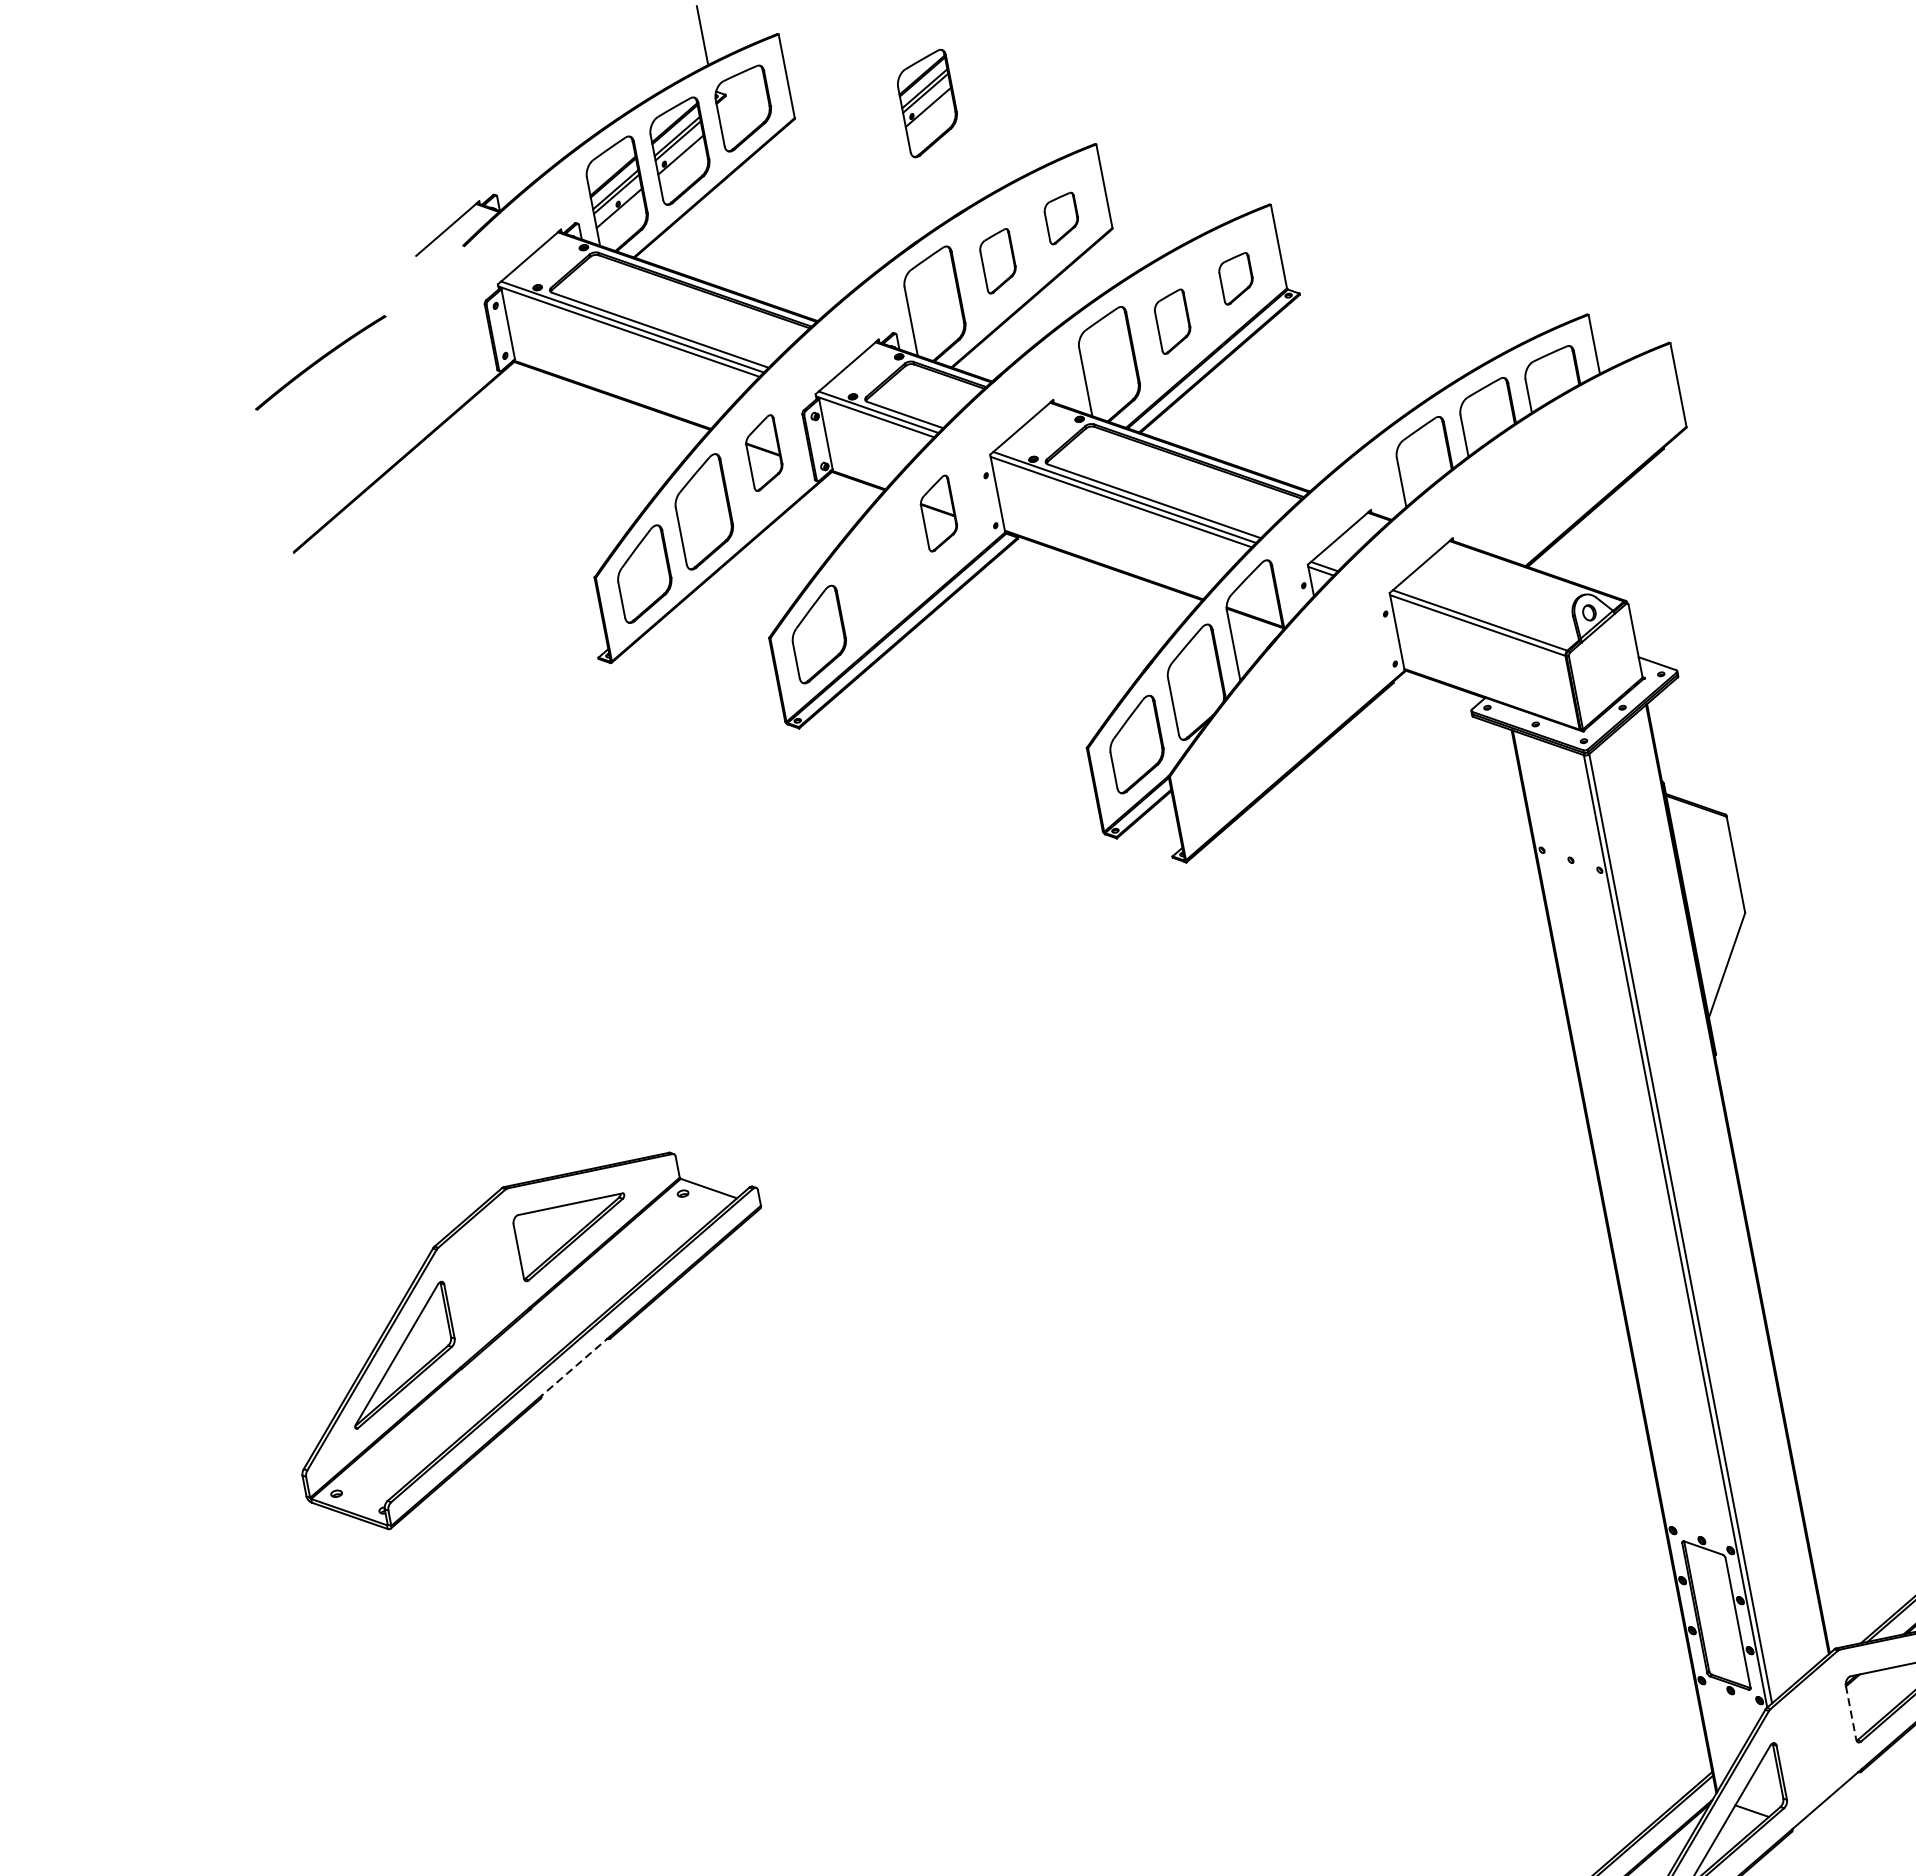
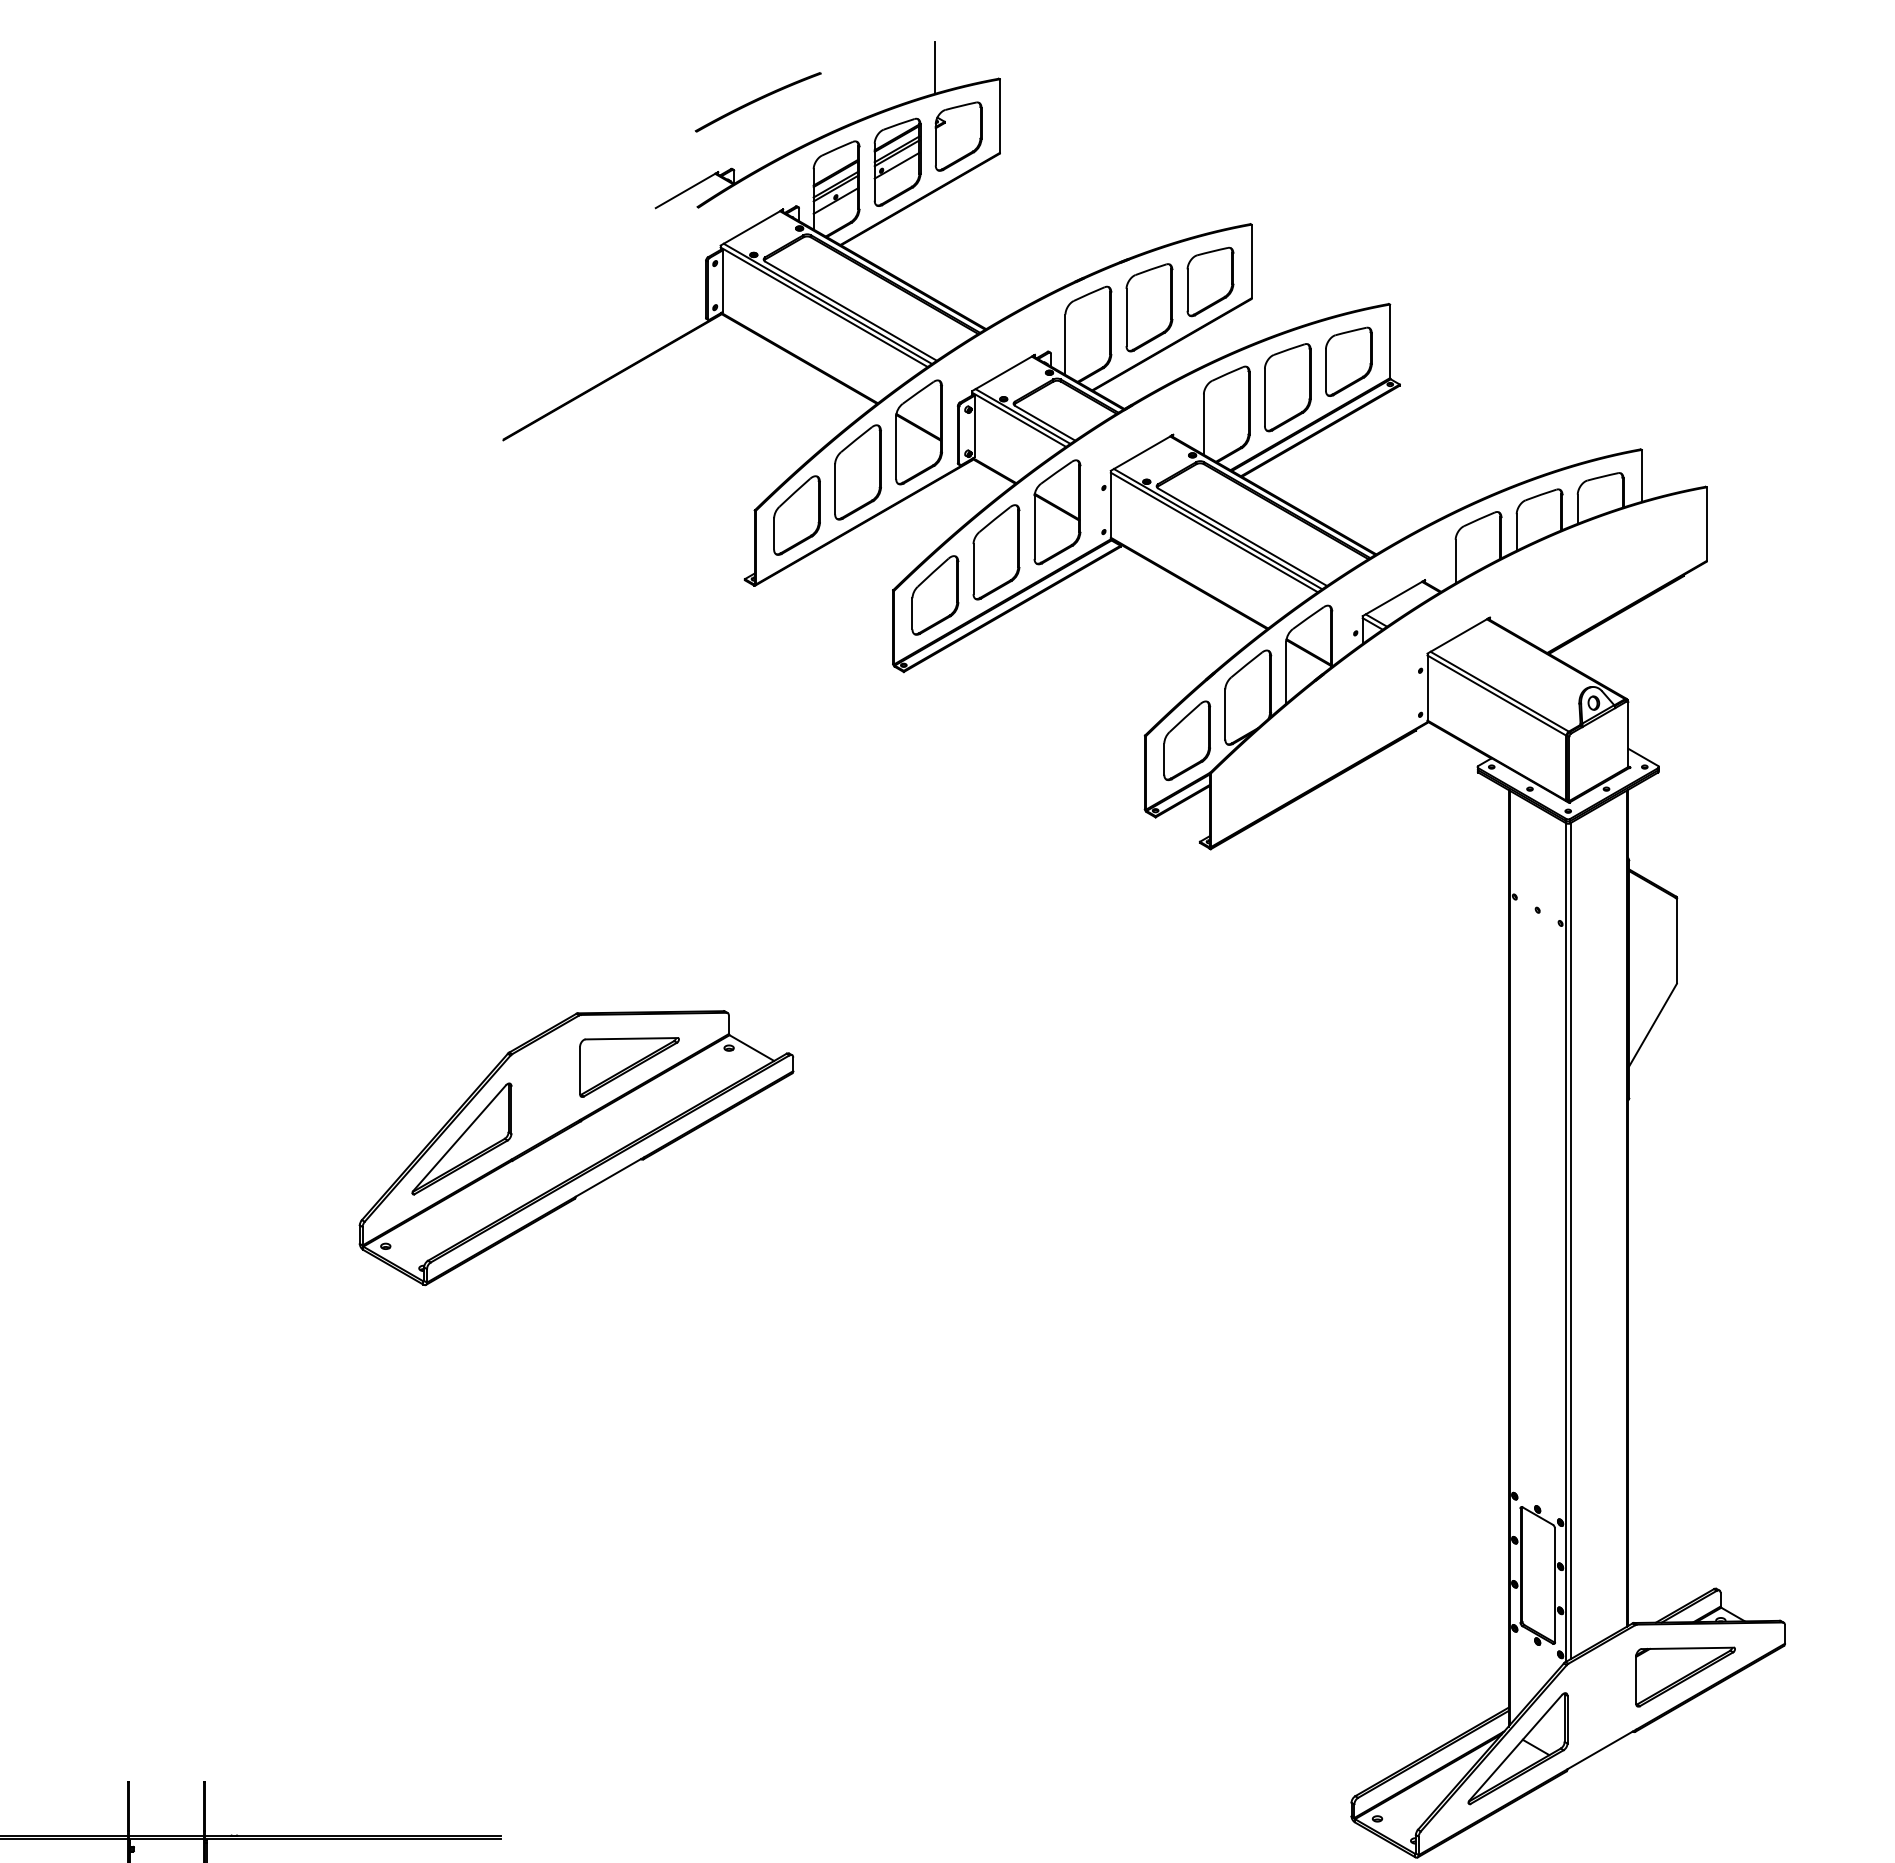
part: (927, 102) -> (1115, 161), removed
part: (1061, 217) -> (1210, 281), size x1.67
part: (998, 260) -> (1149, 307), size x1.67
part: (1236, 278) -> (1348, 361), size x1.67
part: (1172, 321) -> (1287, 387), size x1.67
part: (319, 363) -> (757, 102), moved
part: (763, 453) -> (918, 432), size x1.67
part: (938, 513) -> (1057, 512), size x1.67
part: (878, 572) -> (996, 552), added
line: (576, 1365) -> (610, 1176), dashed -> solid
line: (1851, 1713) -> (1636, 1680), dashed -> solid

